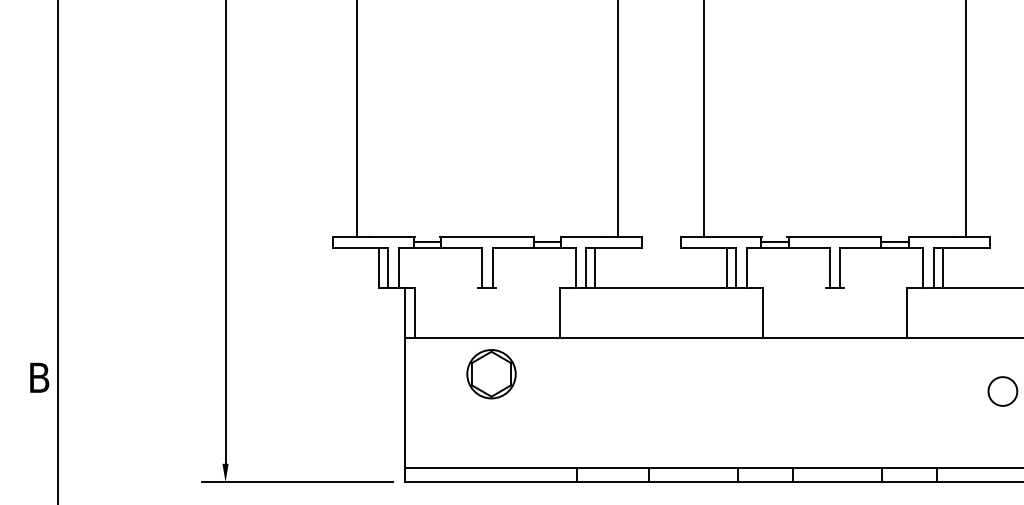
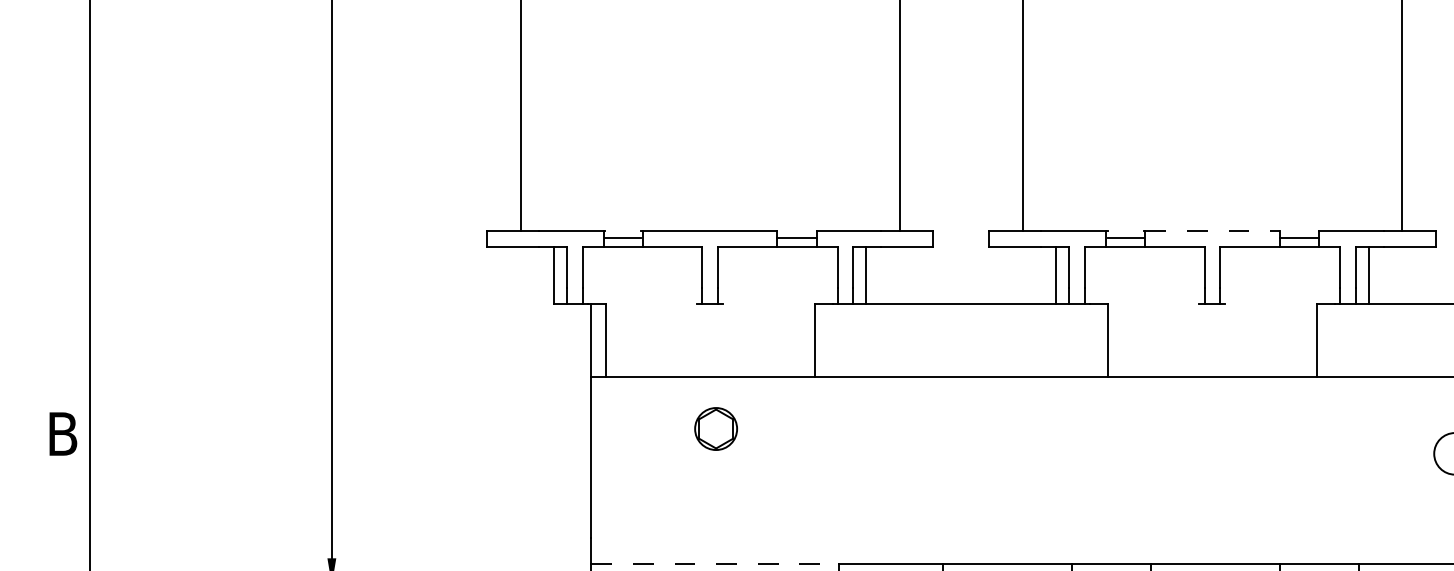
line: (835, 237) -> (1213, 231), solid -> dashed
part: (491, 374) -> (716, 429), size x0.6
line: (490, 467) -> (714, 563), solid -> dashed

